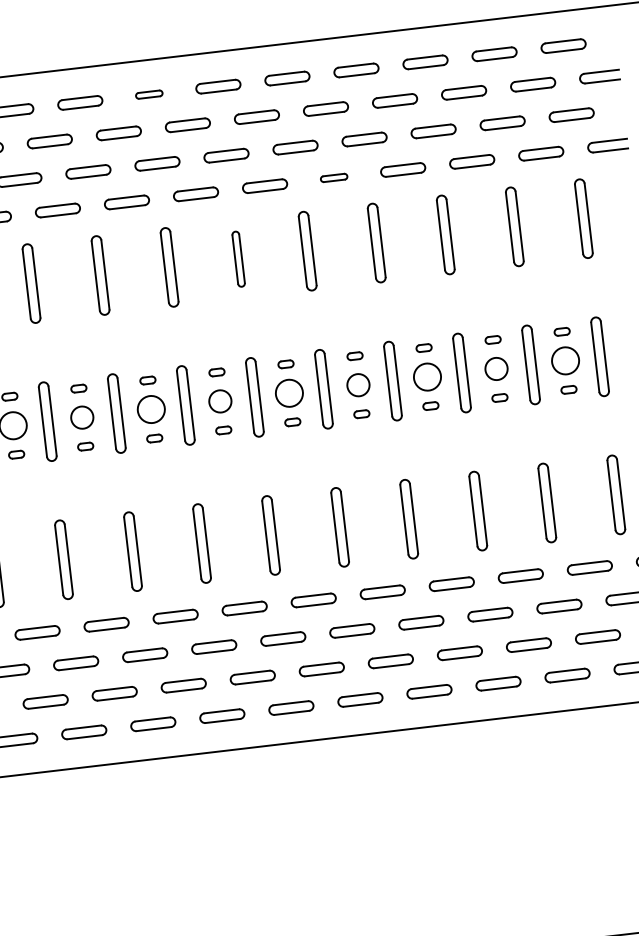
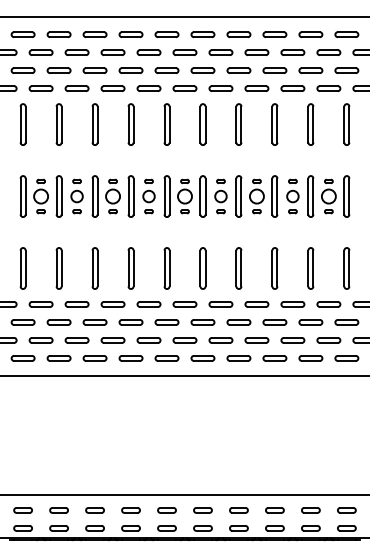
part: (148, 94) -> (130, 34), size x1.67
part: (333, 177) -> (220, 88), size x1.67
part: (237, 259) -> (166, 124), size x1.43

